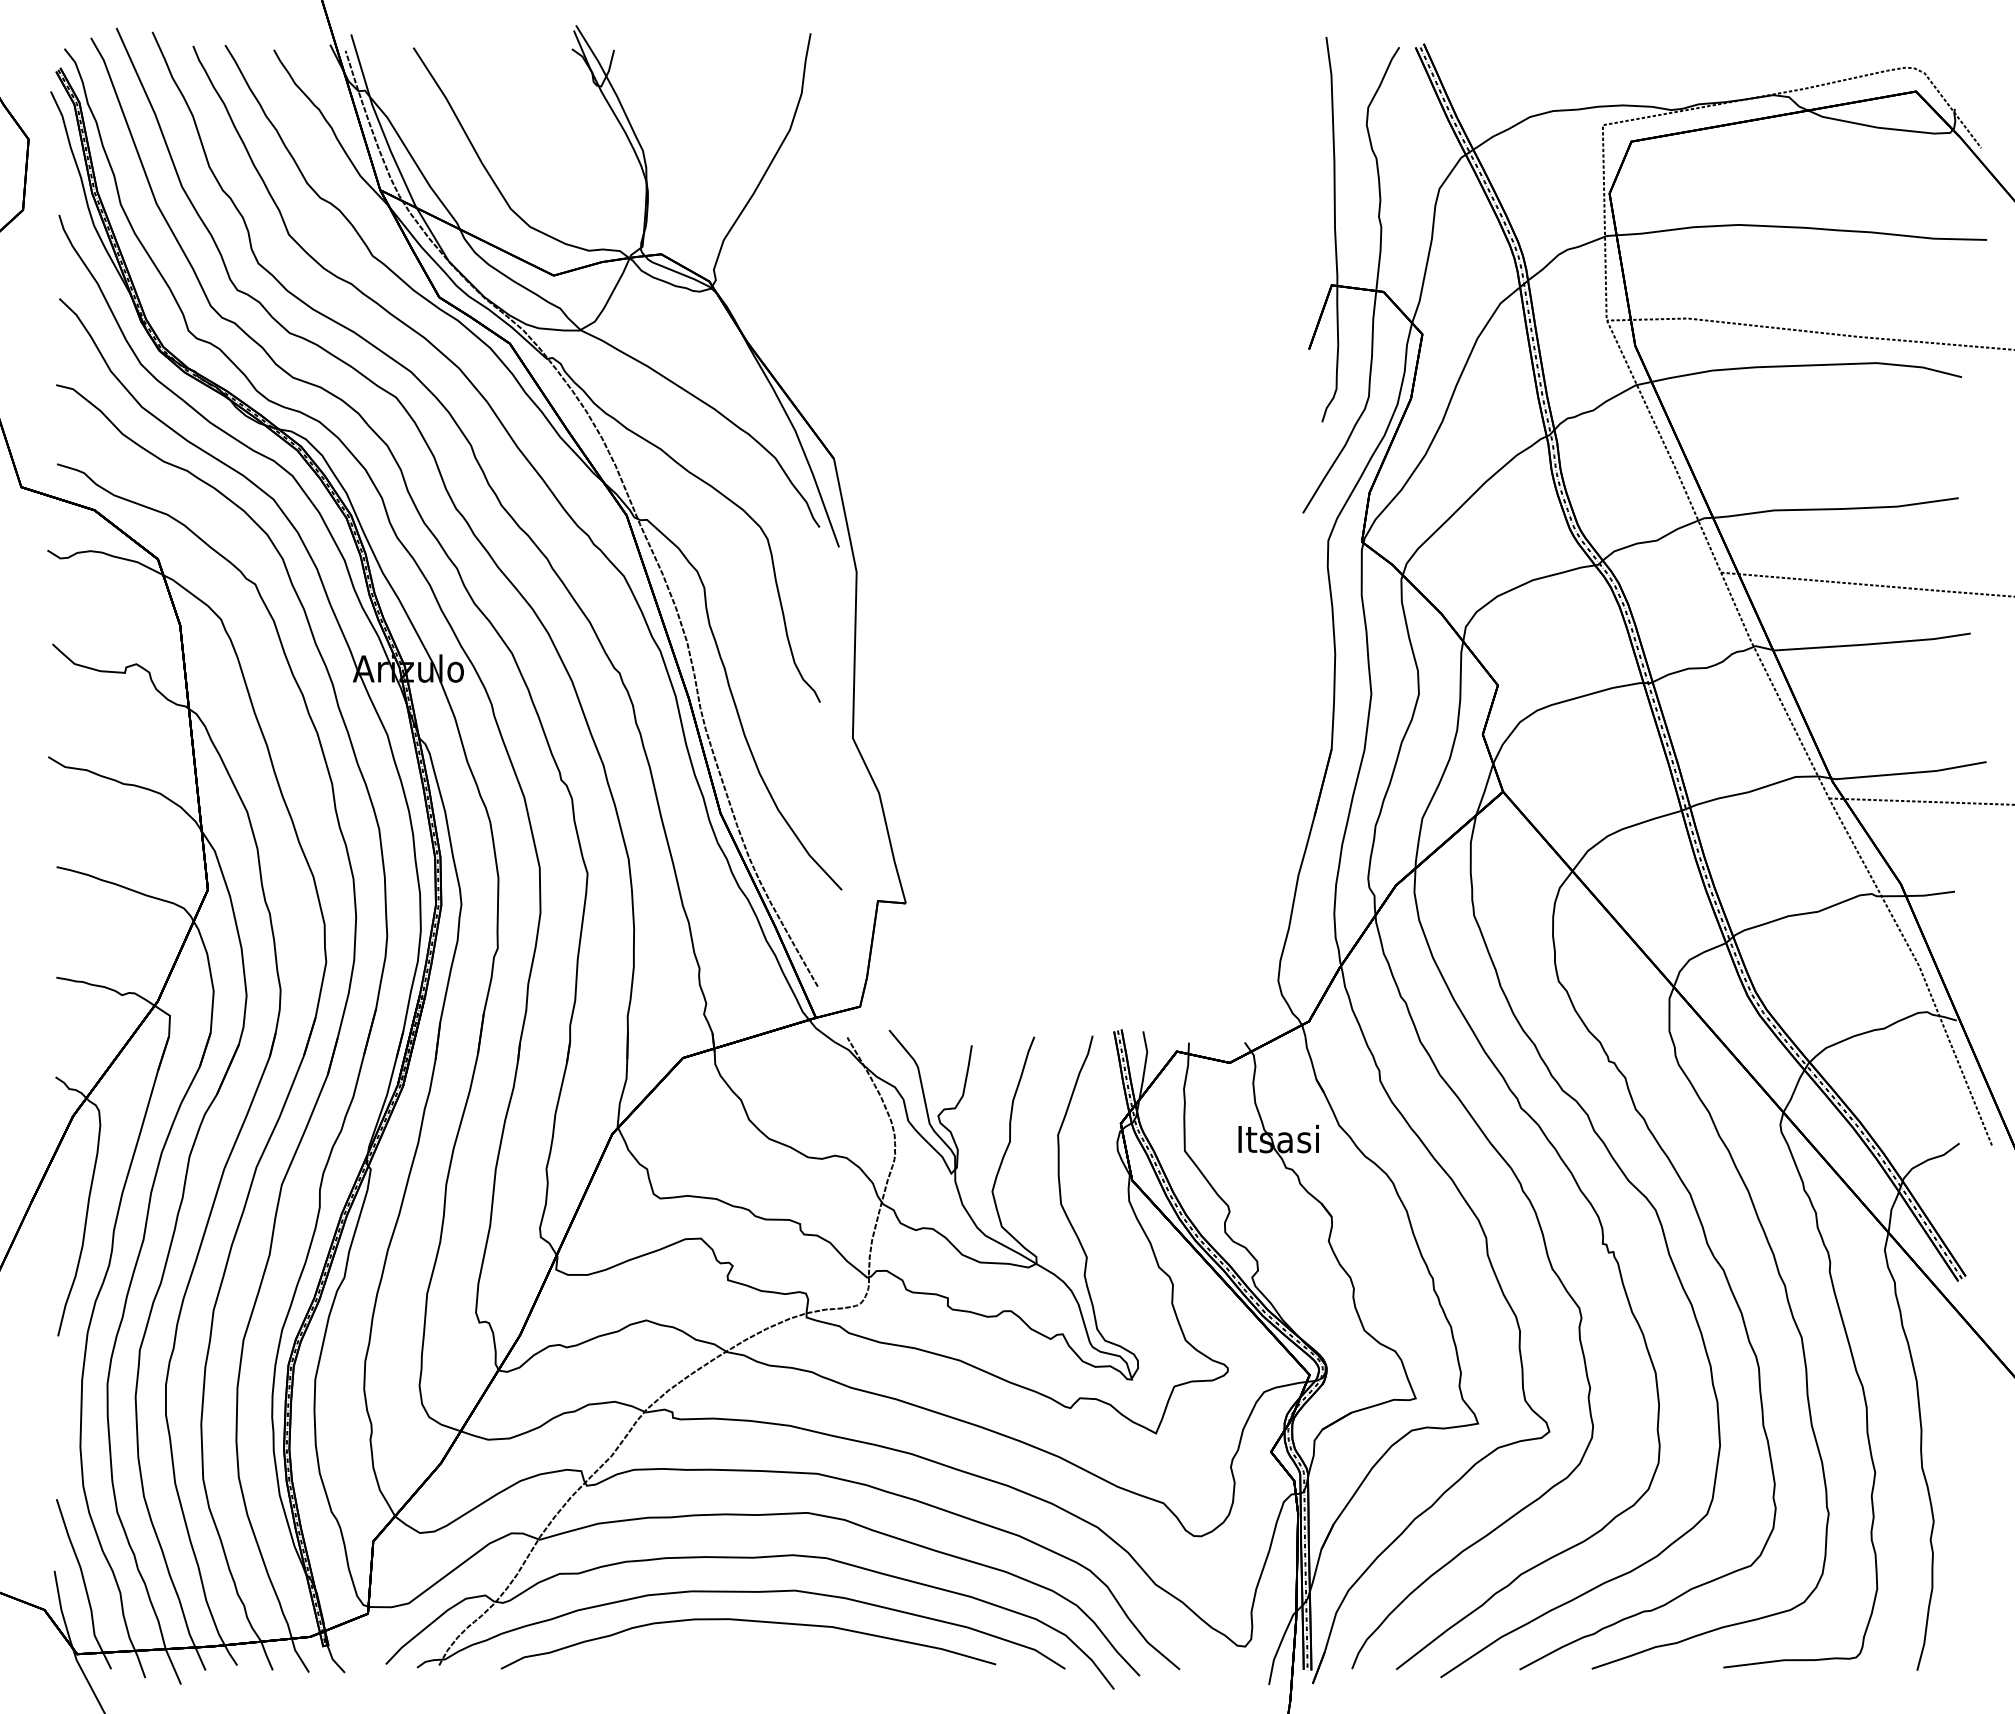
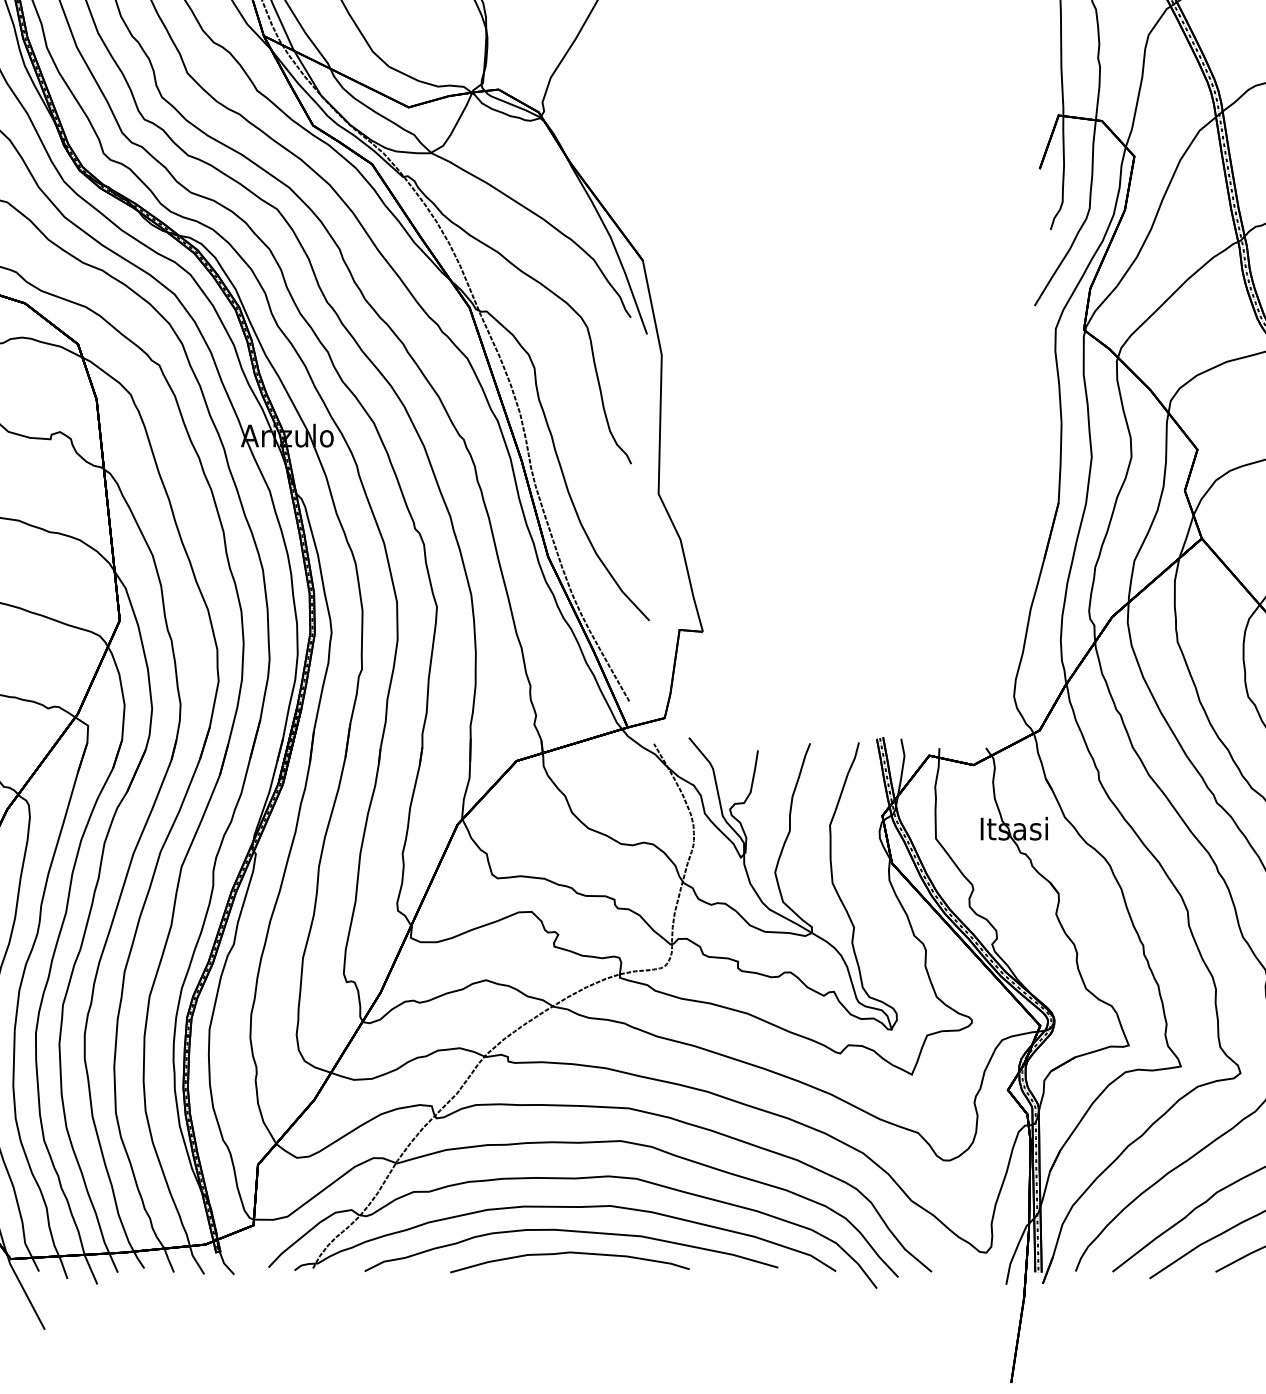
curve: (746, 1647) -> (569, 1253), added

